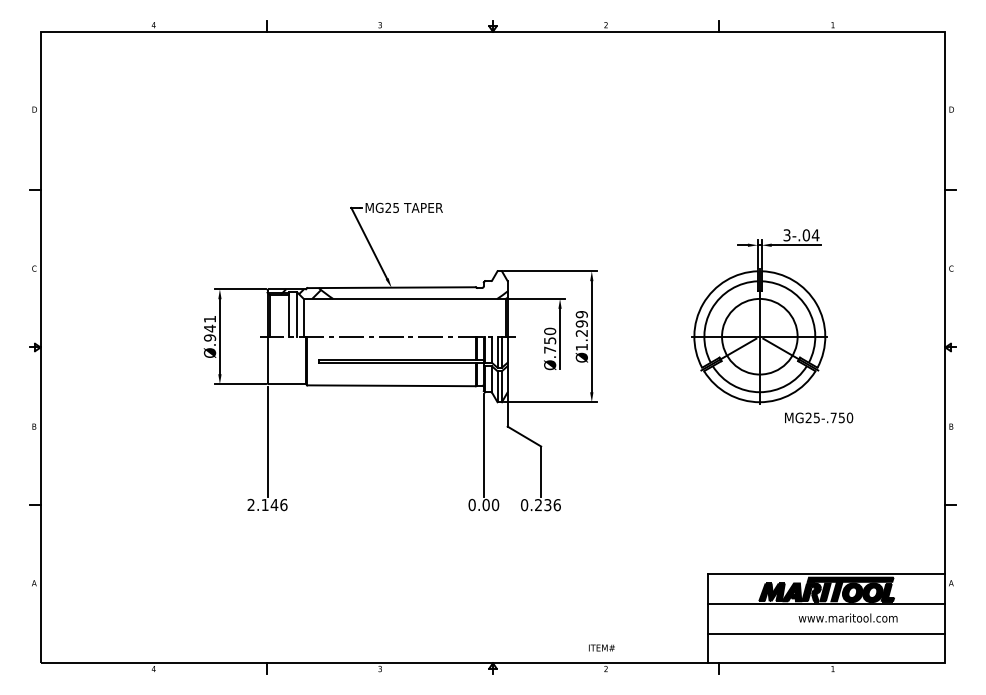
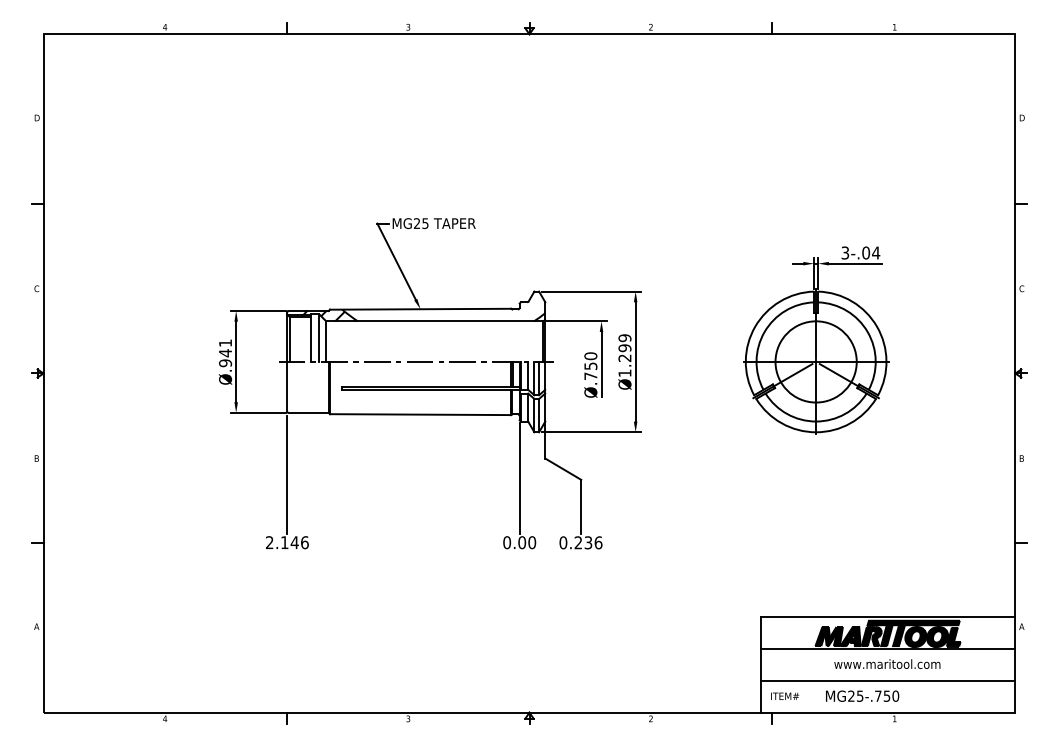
text: (819, 417) -> (863, 695), moved
text: (847, 617) -> (886, 663), moved
text: (601, 647) -> (784, 695), moved

